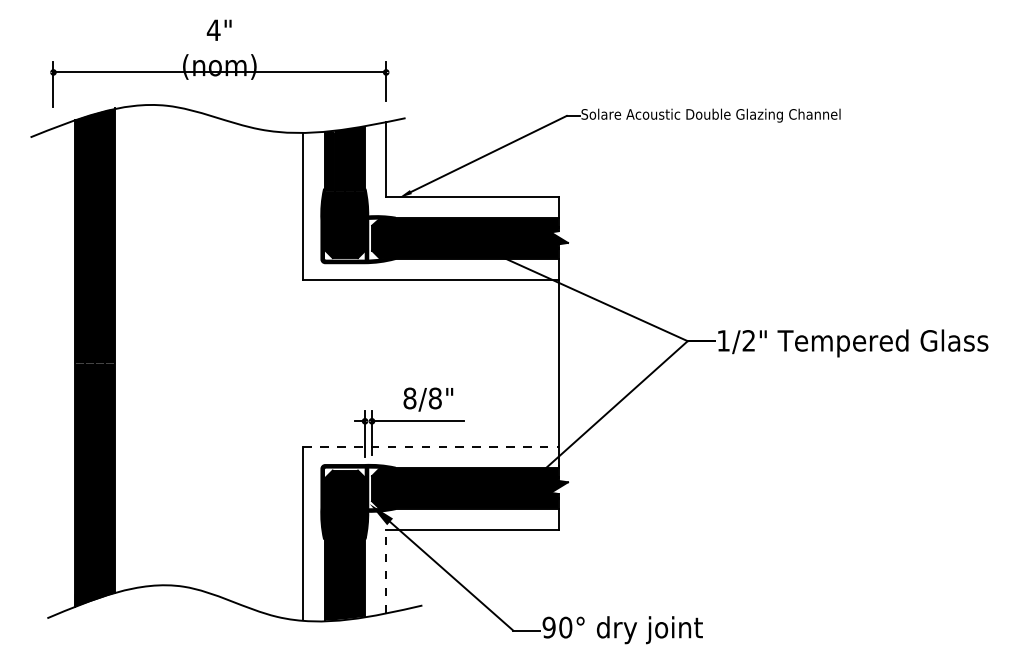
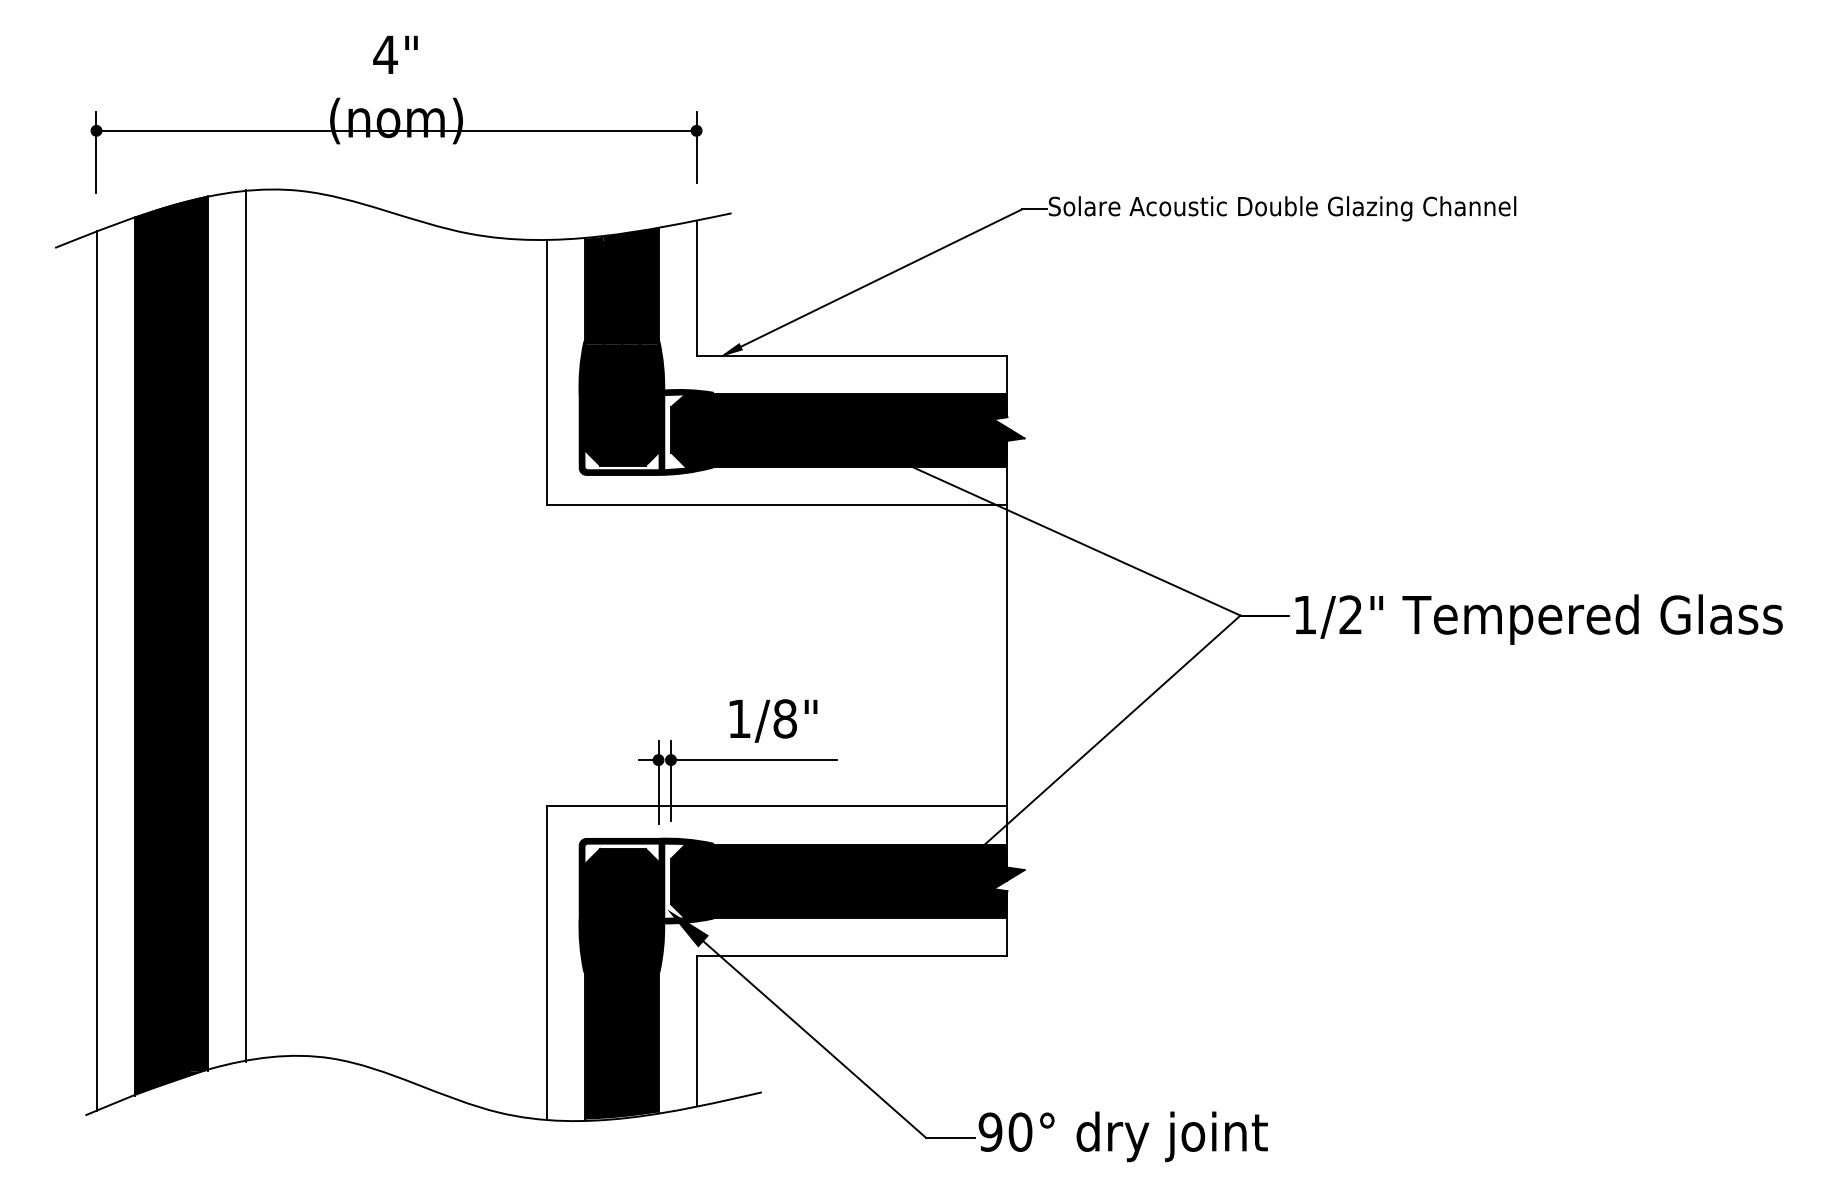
line: (136, 346) -> (246, 625), added
line: (53, 371) -> (96, 670), added
text: (409, 398) -> (738, 718), 8/8" -> 1/8"
line: (430, 447) -> (776, 807), dashed -> solid
line: (386, 571) -> (697, 1030), dashed -> solid

